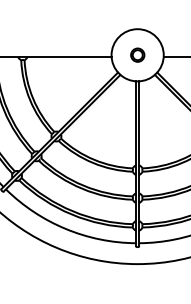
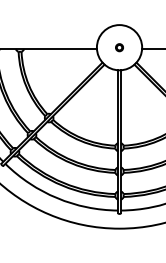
part: (137, 55) -> (119, 47), size x0.62

